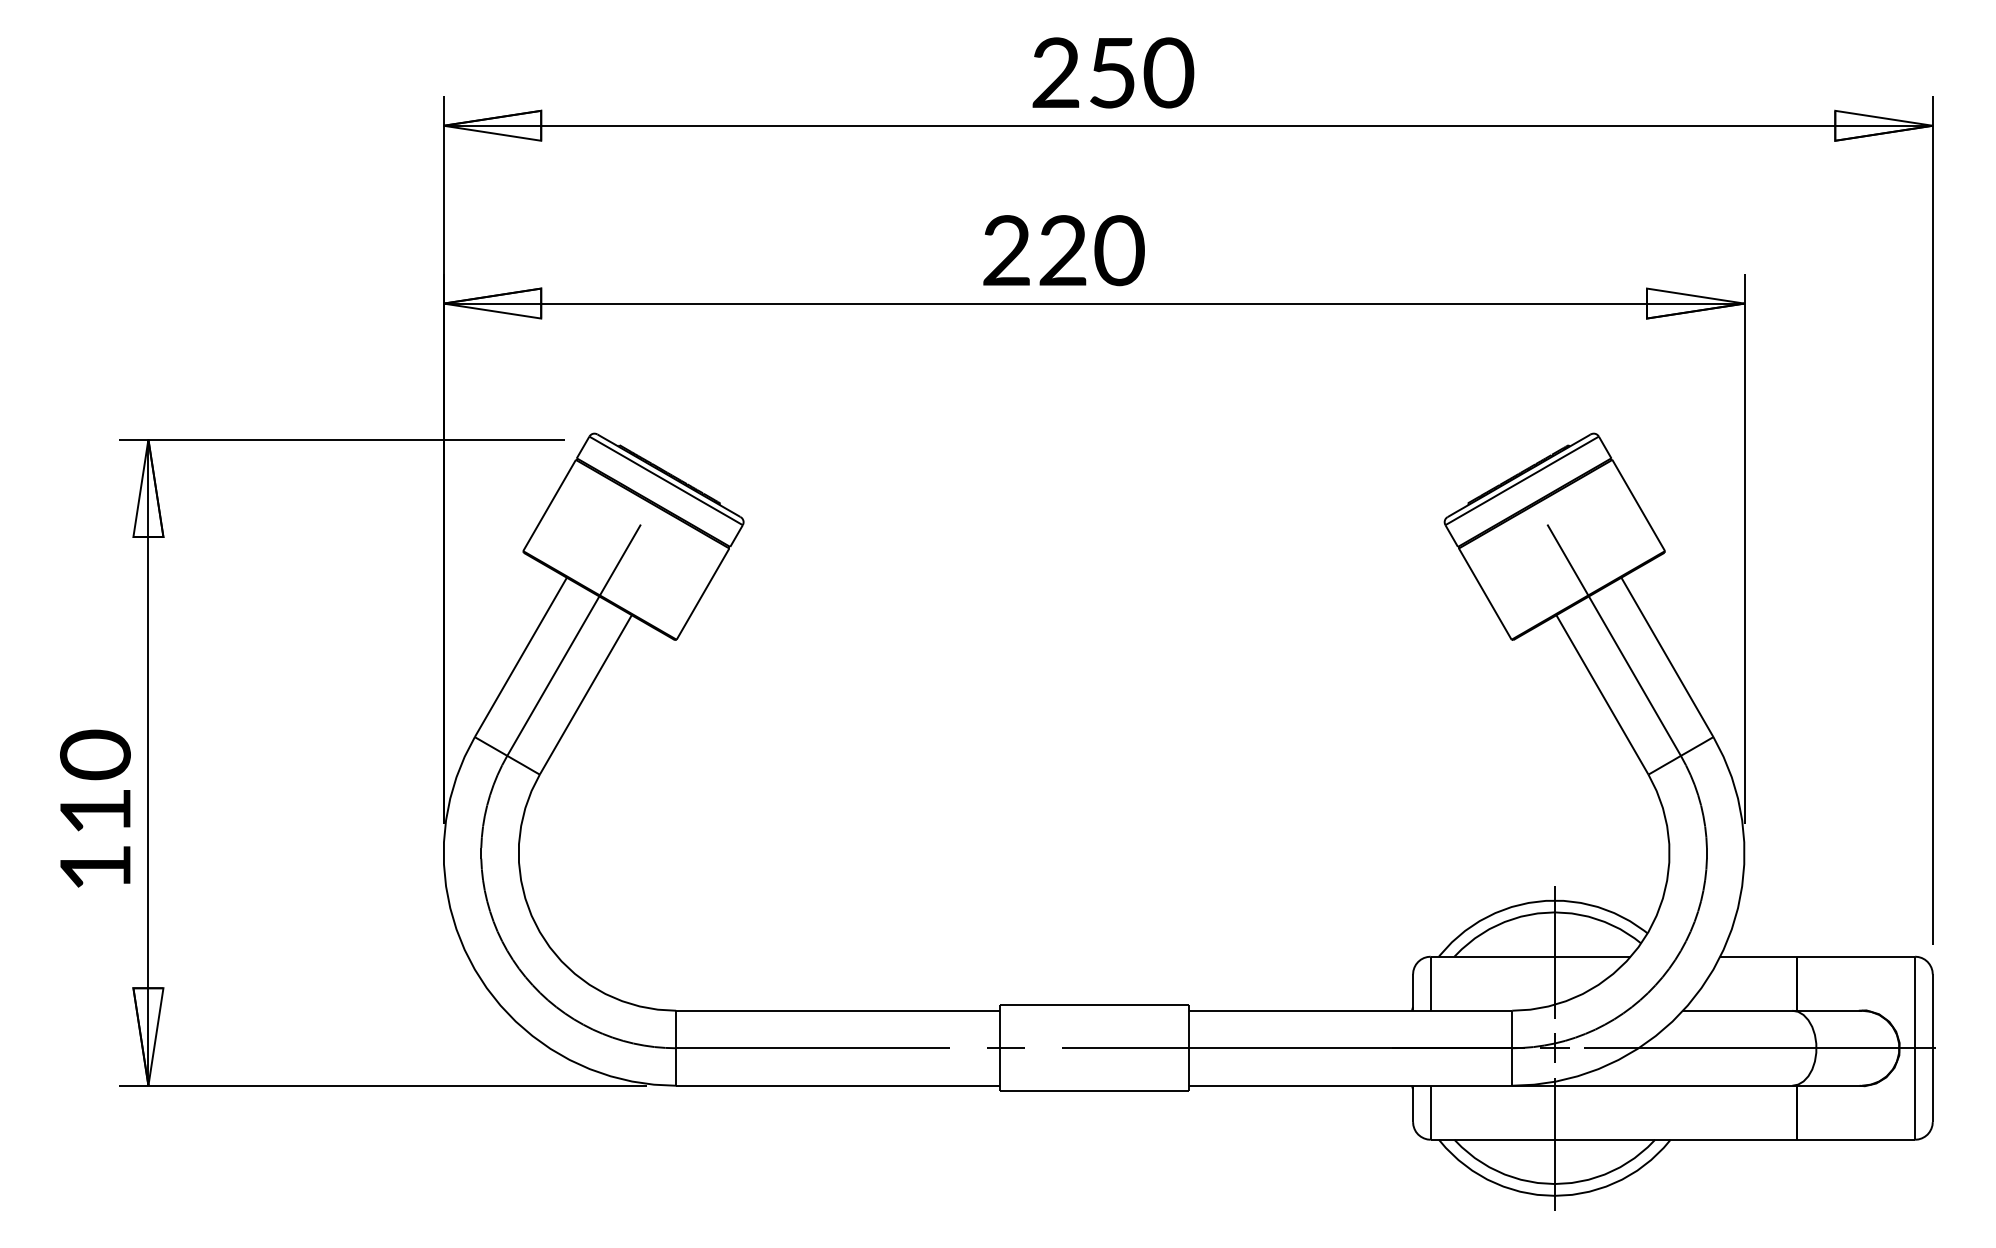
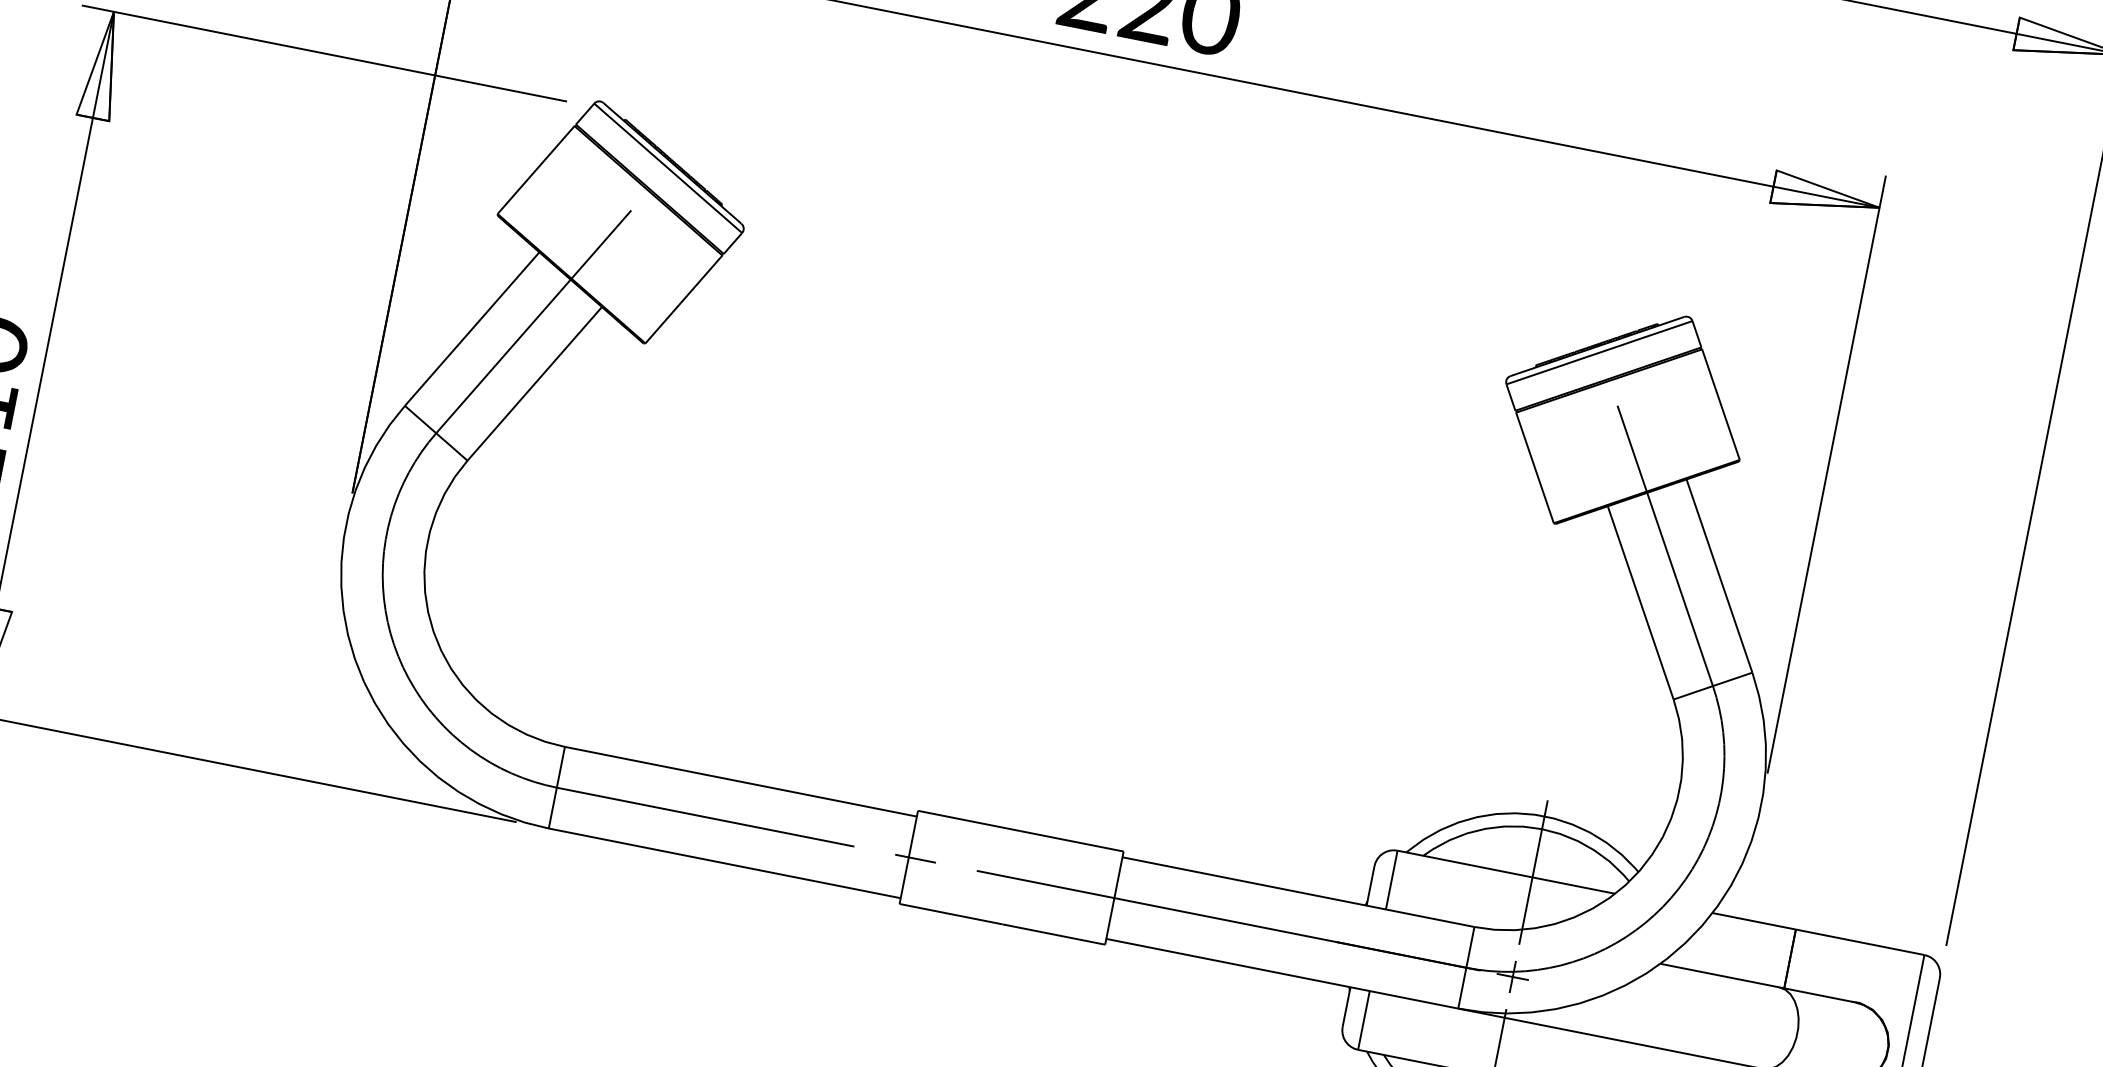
line: (1760, 1048) -> (1736, 1021), removed

